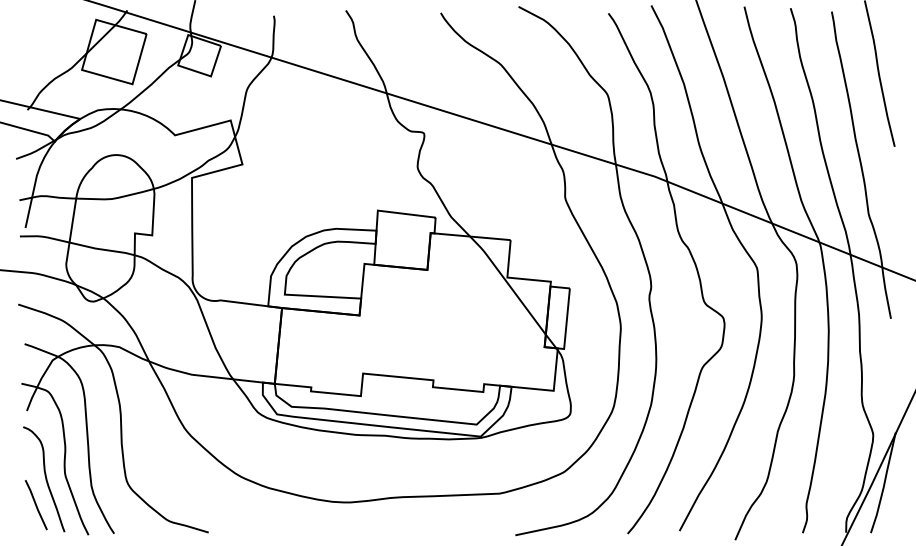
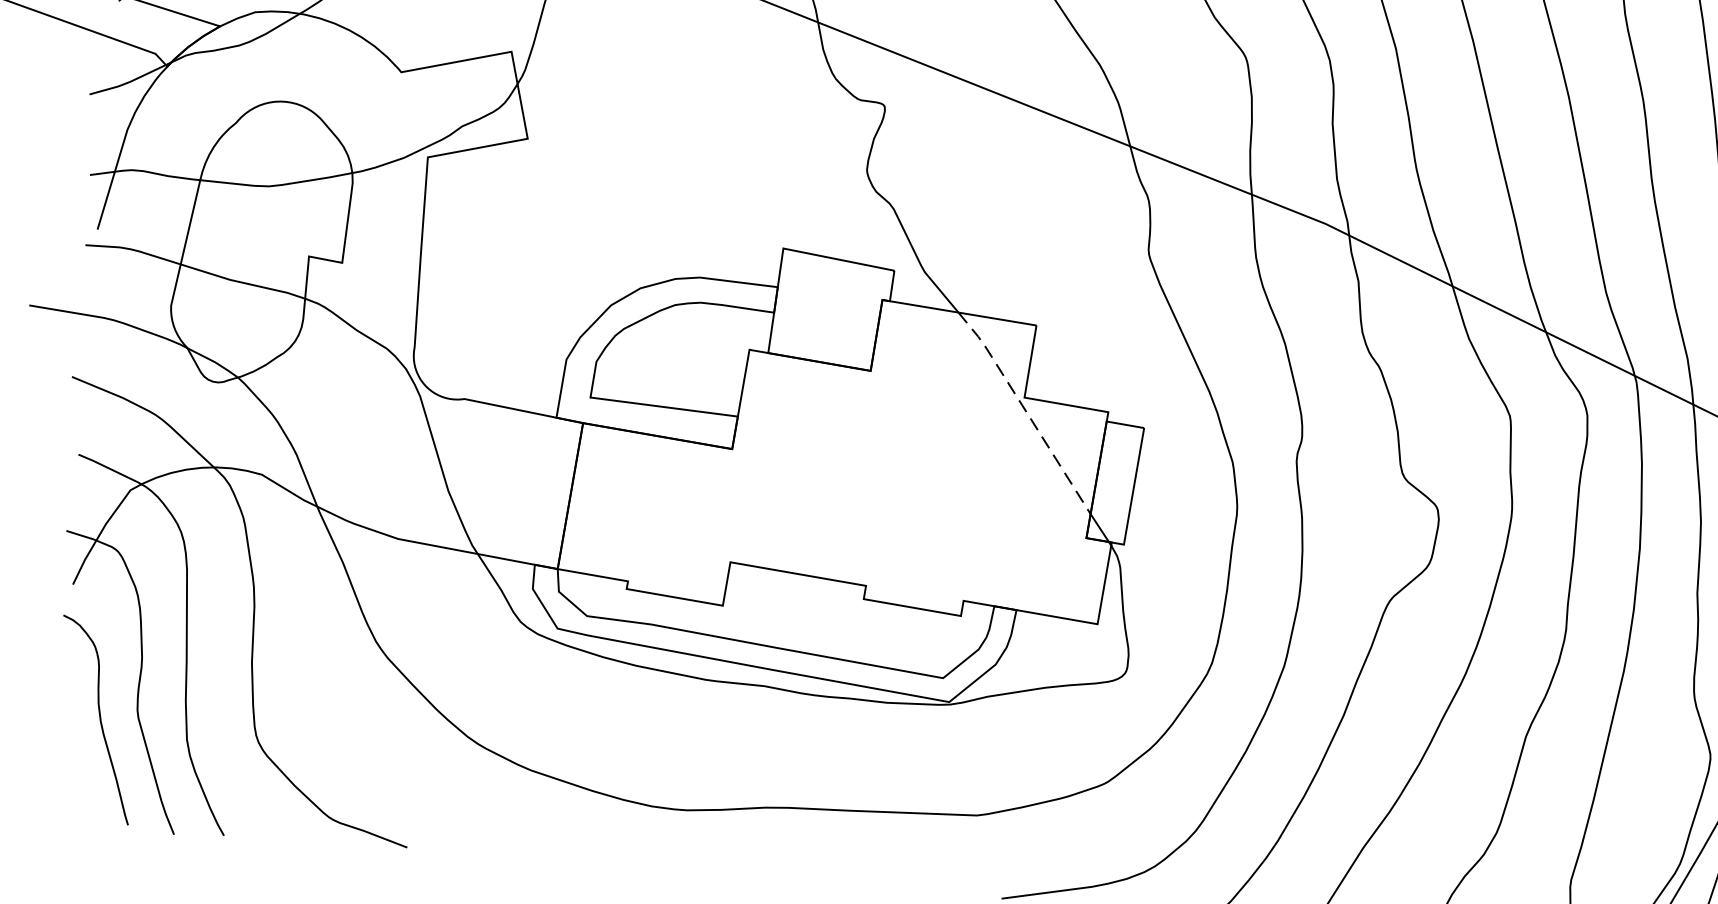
line: (508, 283) -> (1025, 409), solid -> dashed
line: (35, 505) -> (75, 769), removed

